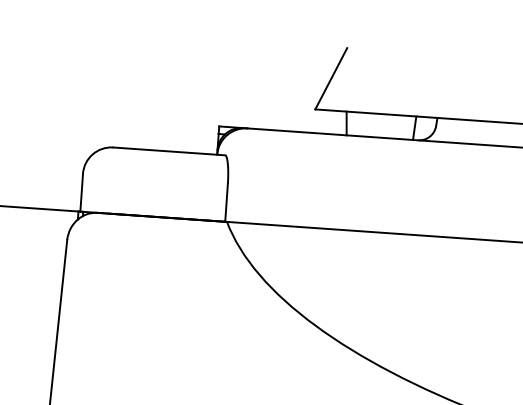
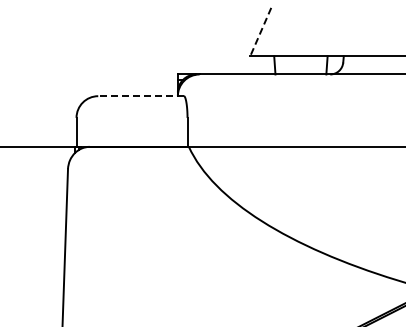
line: (330, 79) -> (260, 32), solid -> dashed
line: (169, 151) -> (141, 96), solid -> dashed

